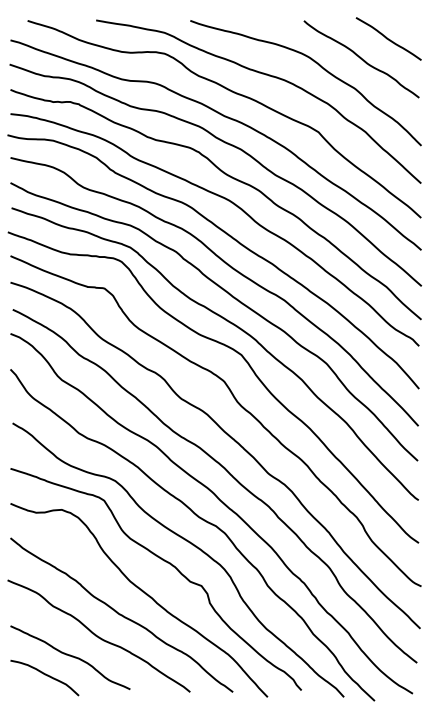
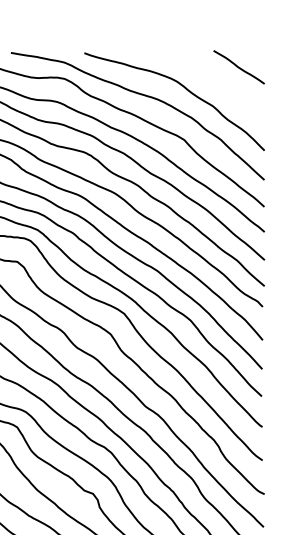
curve: (361, 59) -> (217, 83), removed

